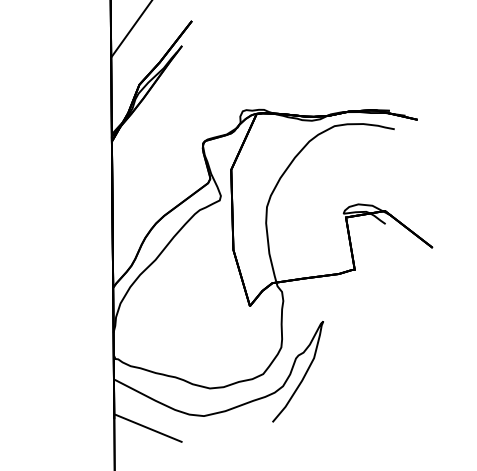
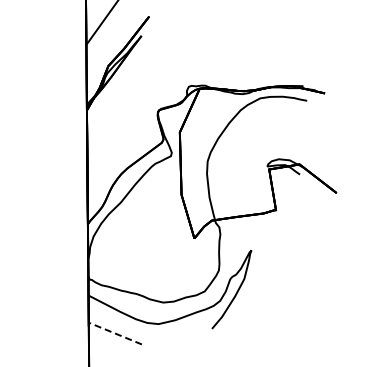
line: (147, 428) -> (114, 333), solid -> dashed

